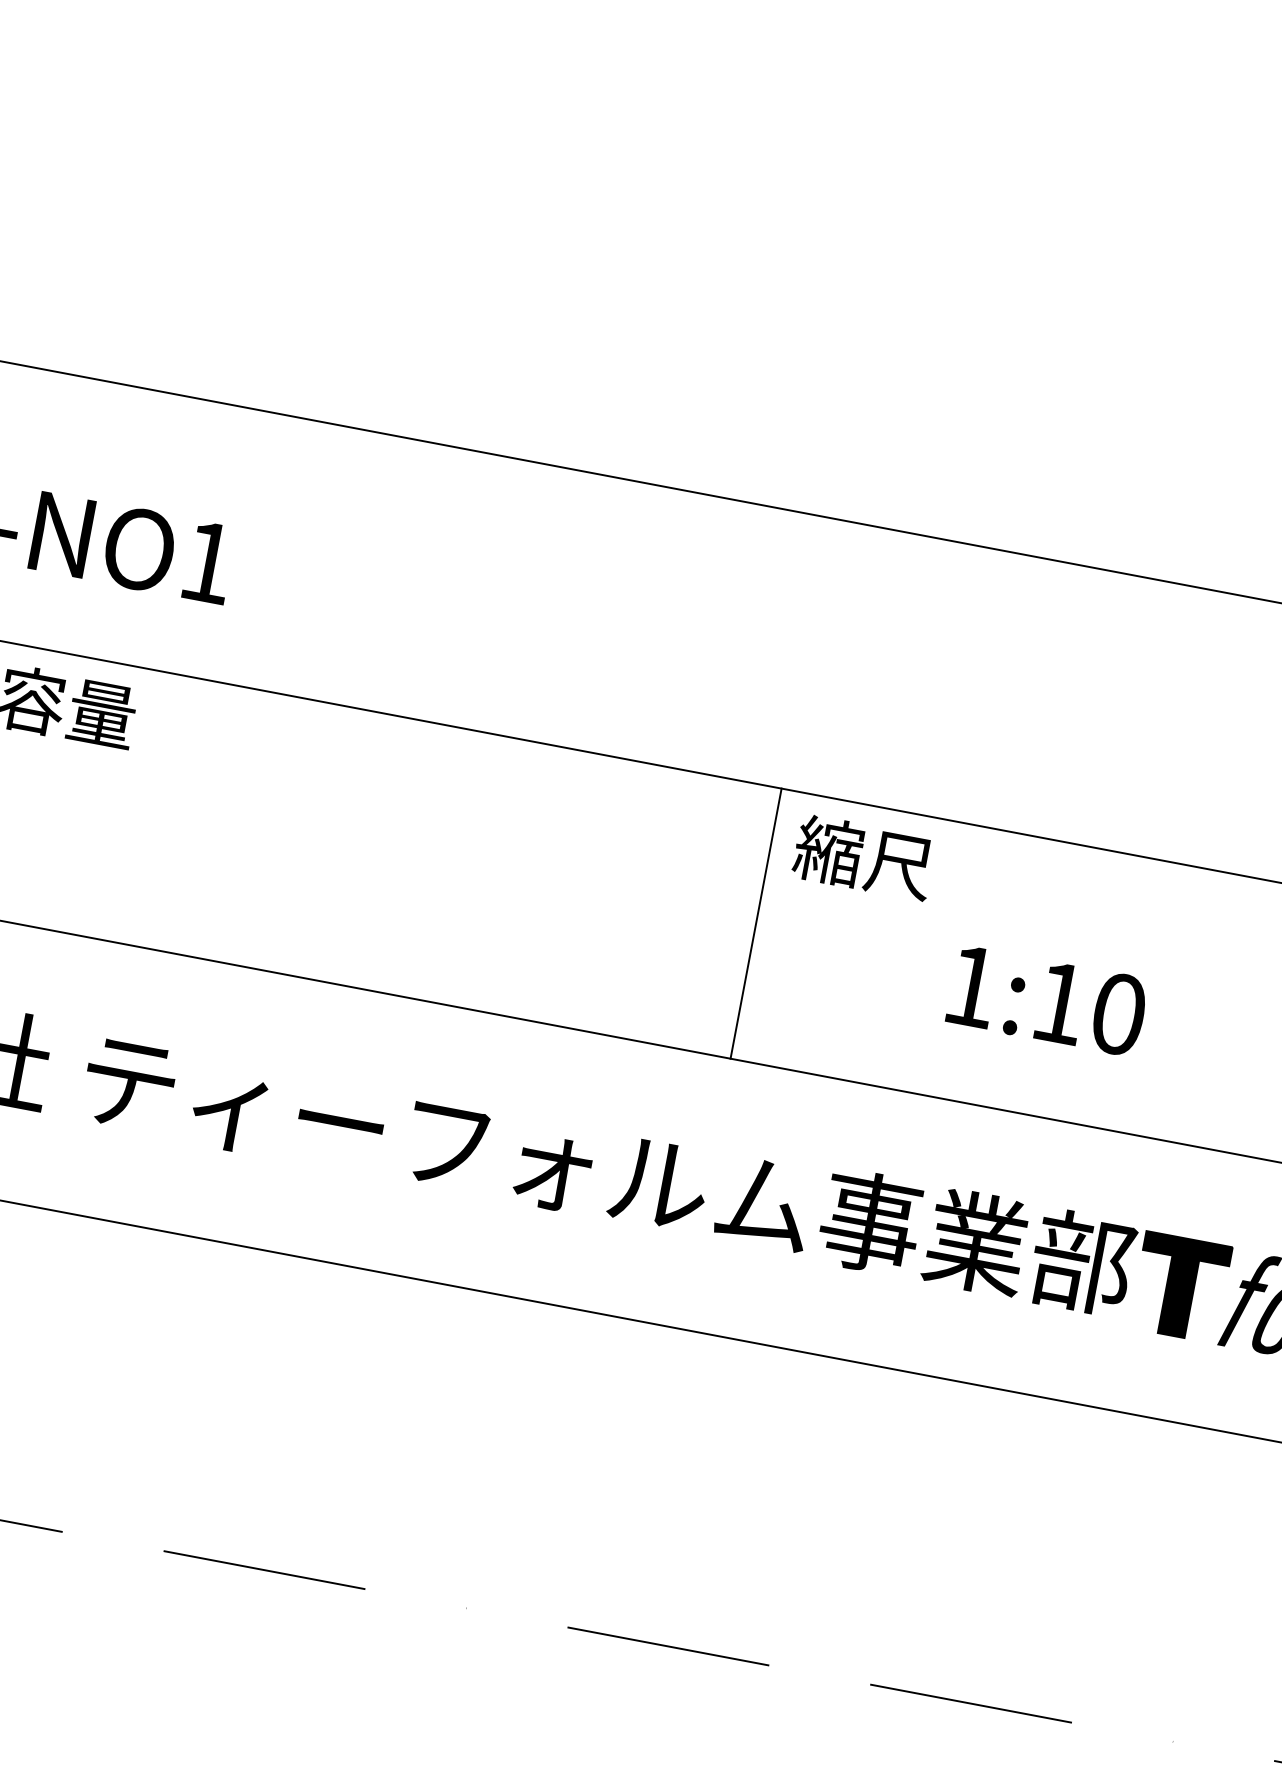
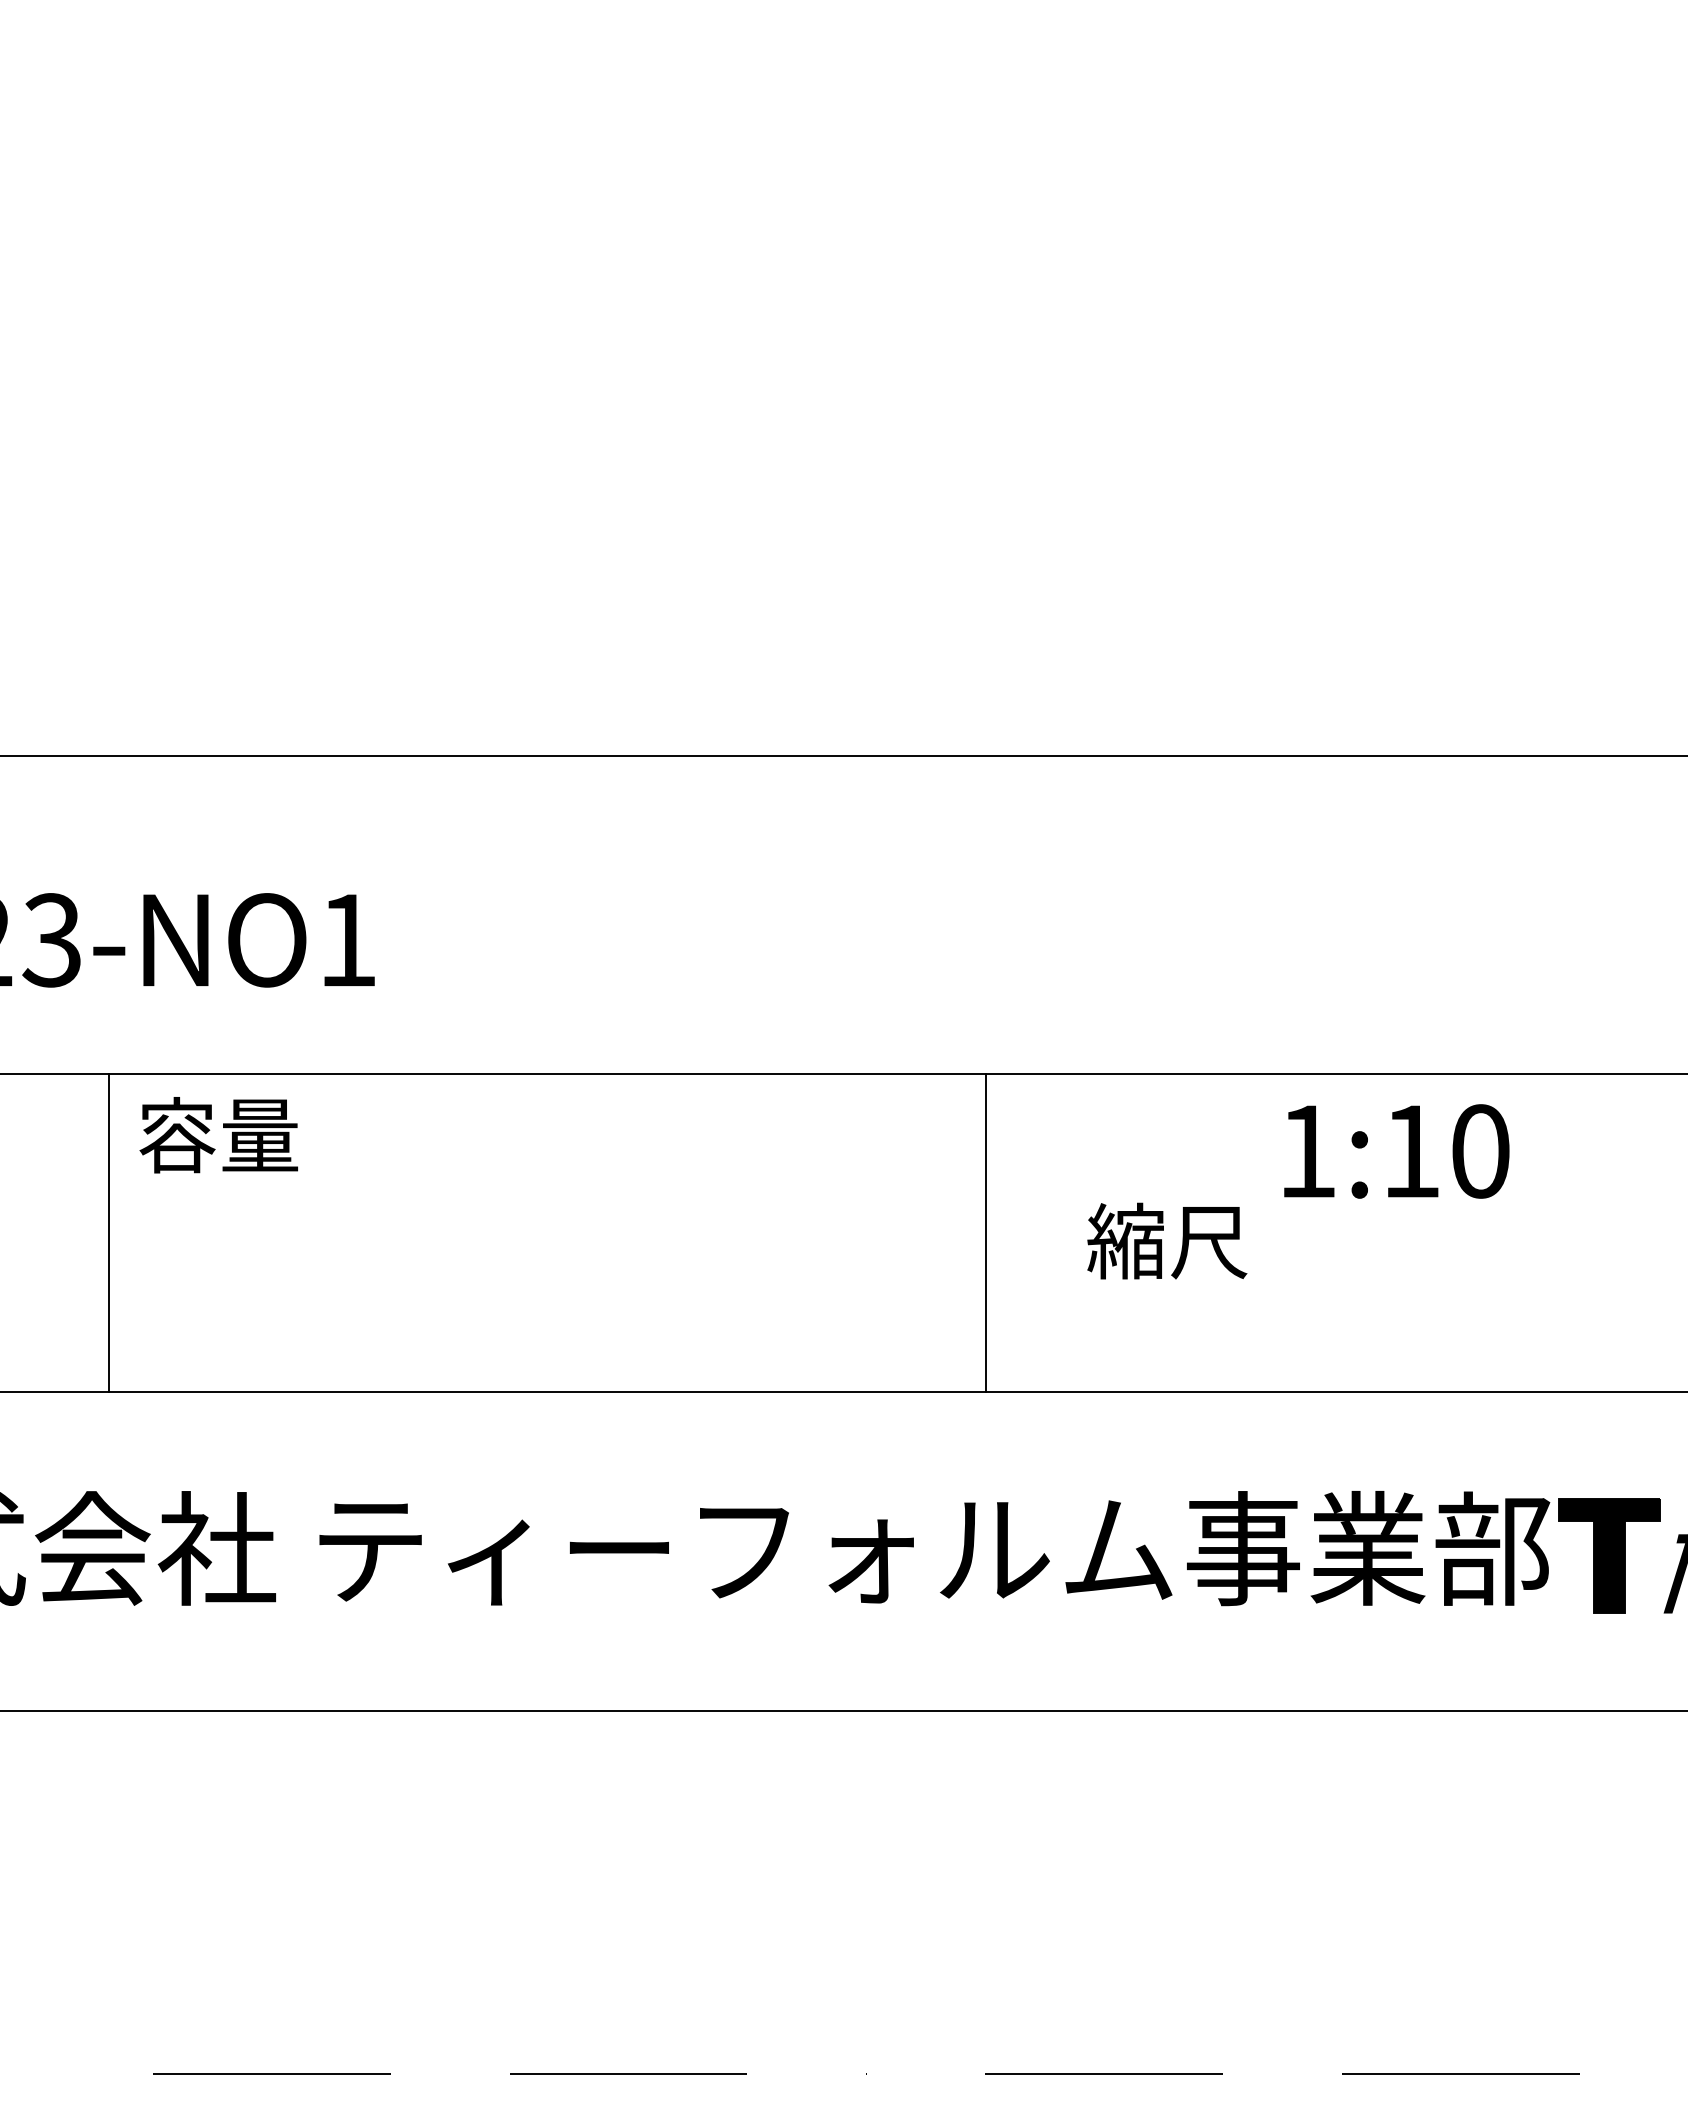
text: (864, 857) -> (1167, 1240), moved
line: (755, 923) -> (985, 1233), moved
text: (1047, 1000) -> (1396, 1151), moved

